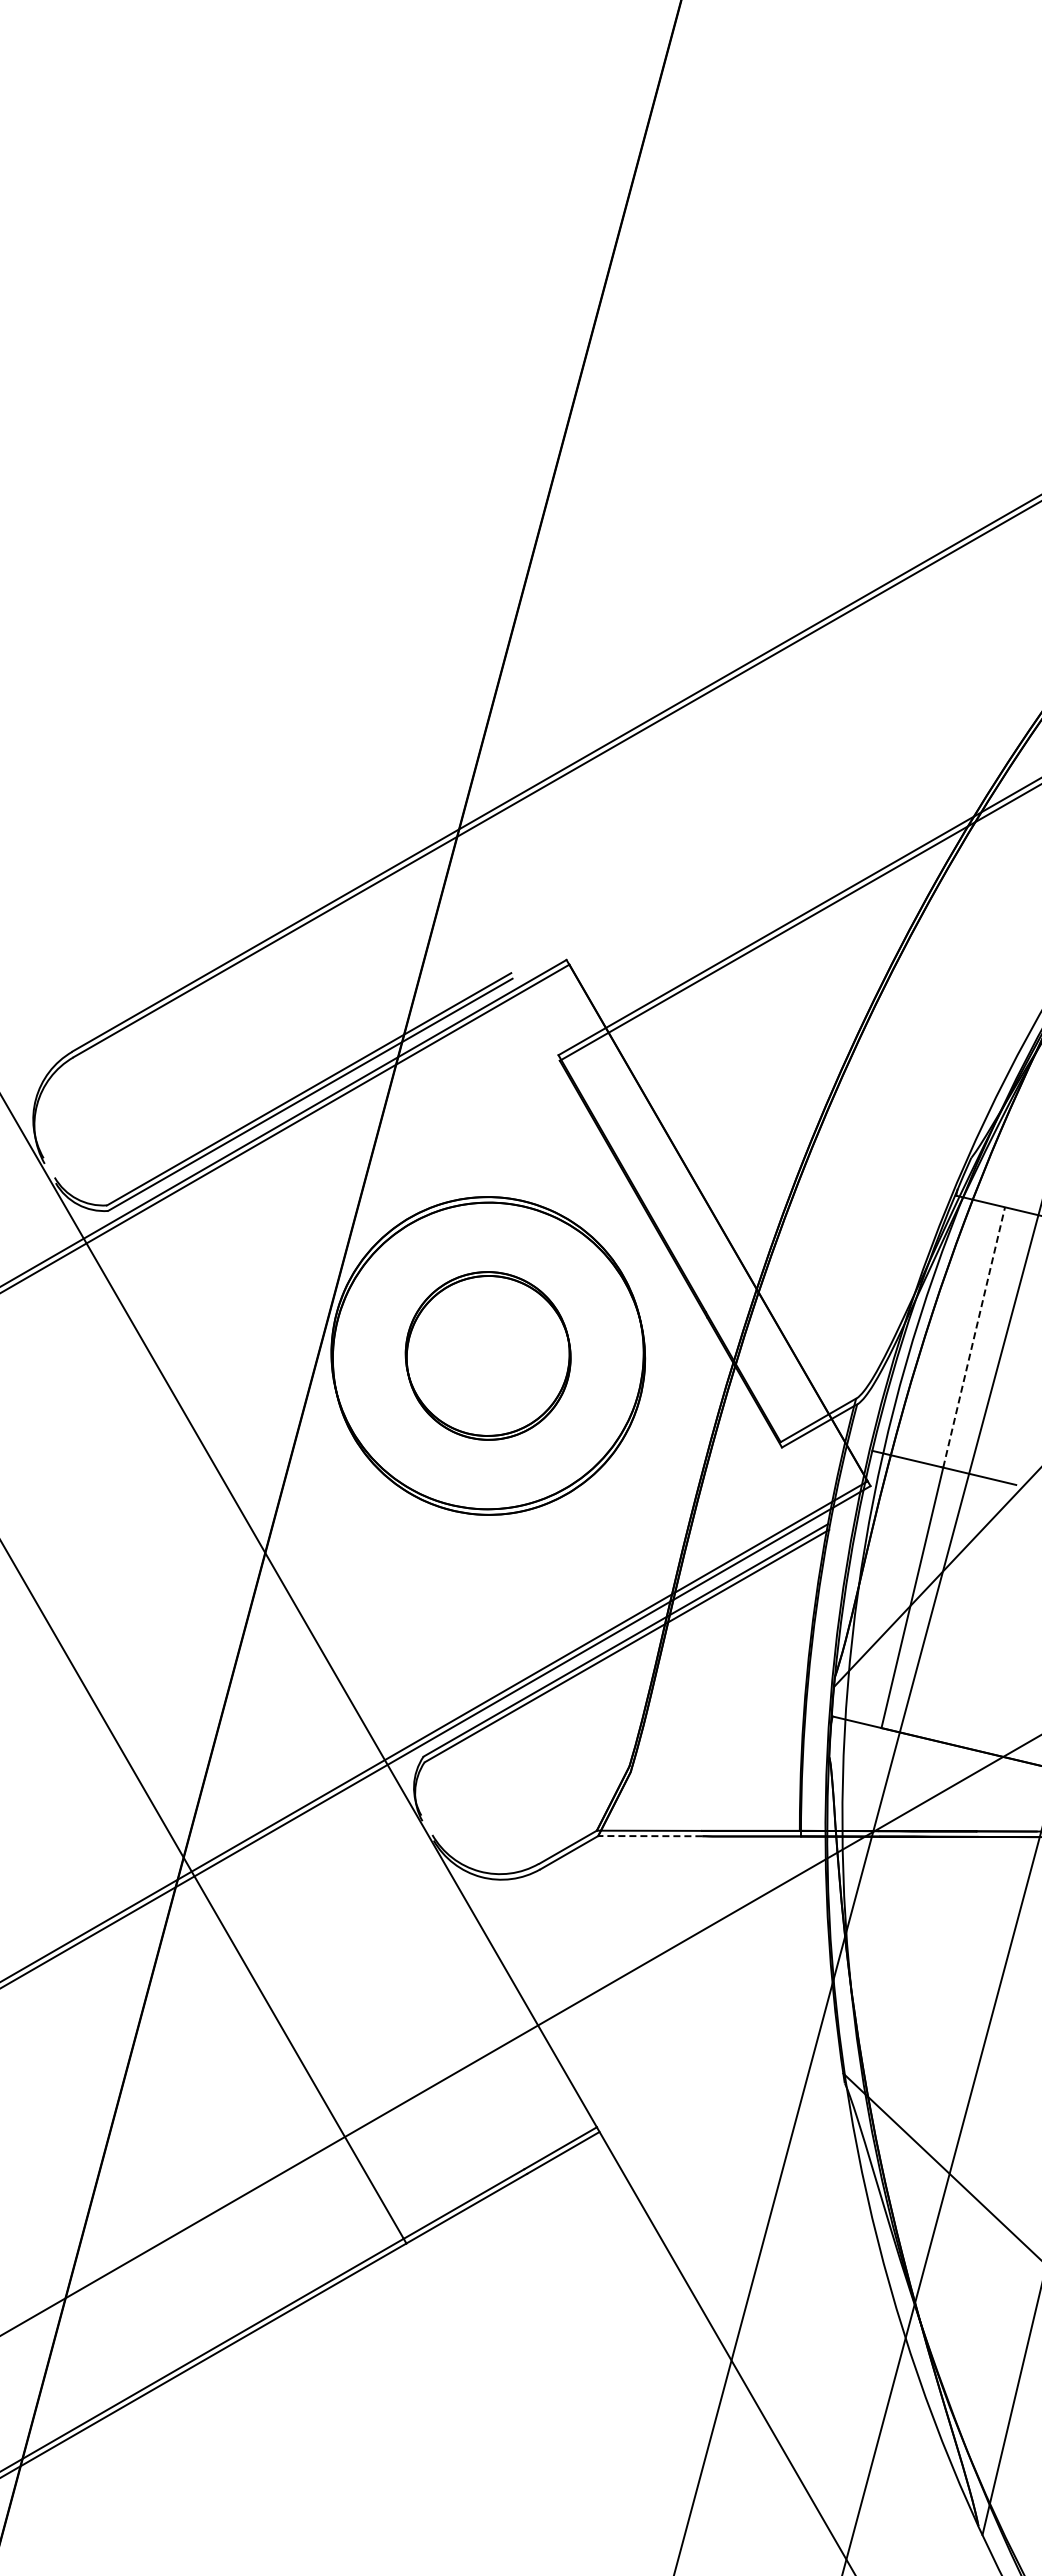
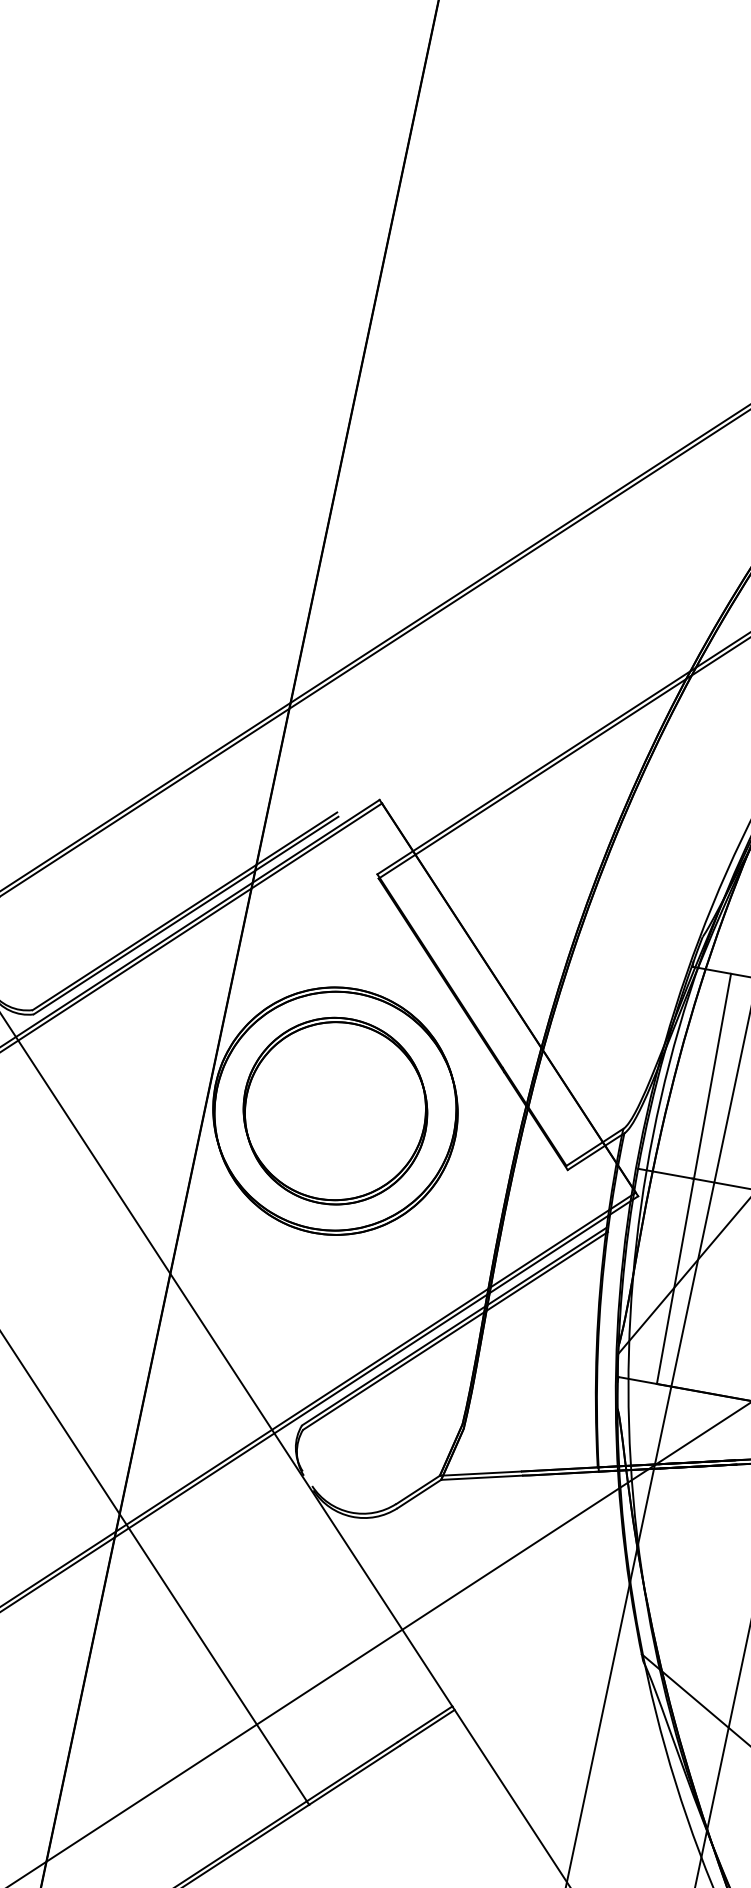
line: (974, 1337) -> (712, 1076), dashed -> solid
part: (487, 1355) -> (334, 1110), size x1.43
line: (649, 1836) -> (481, 1478), dashed -> solid

